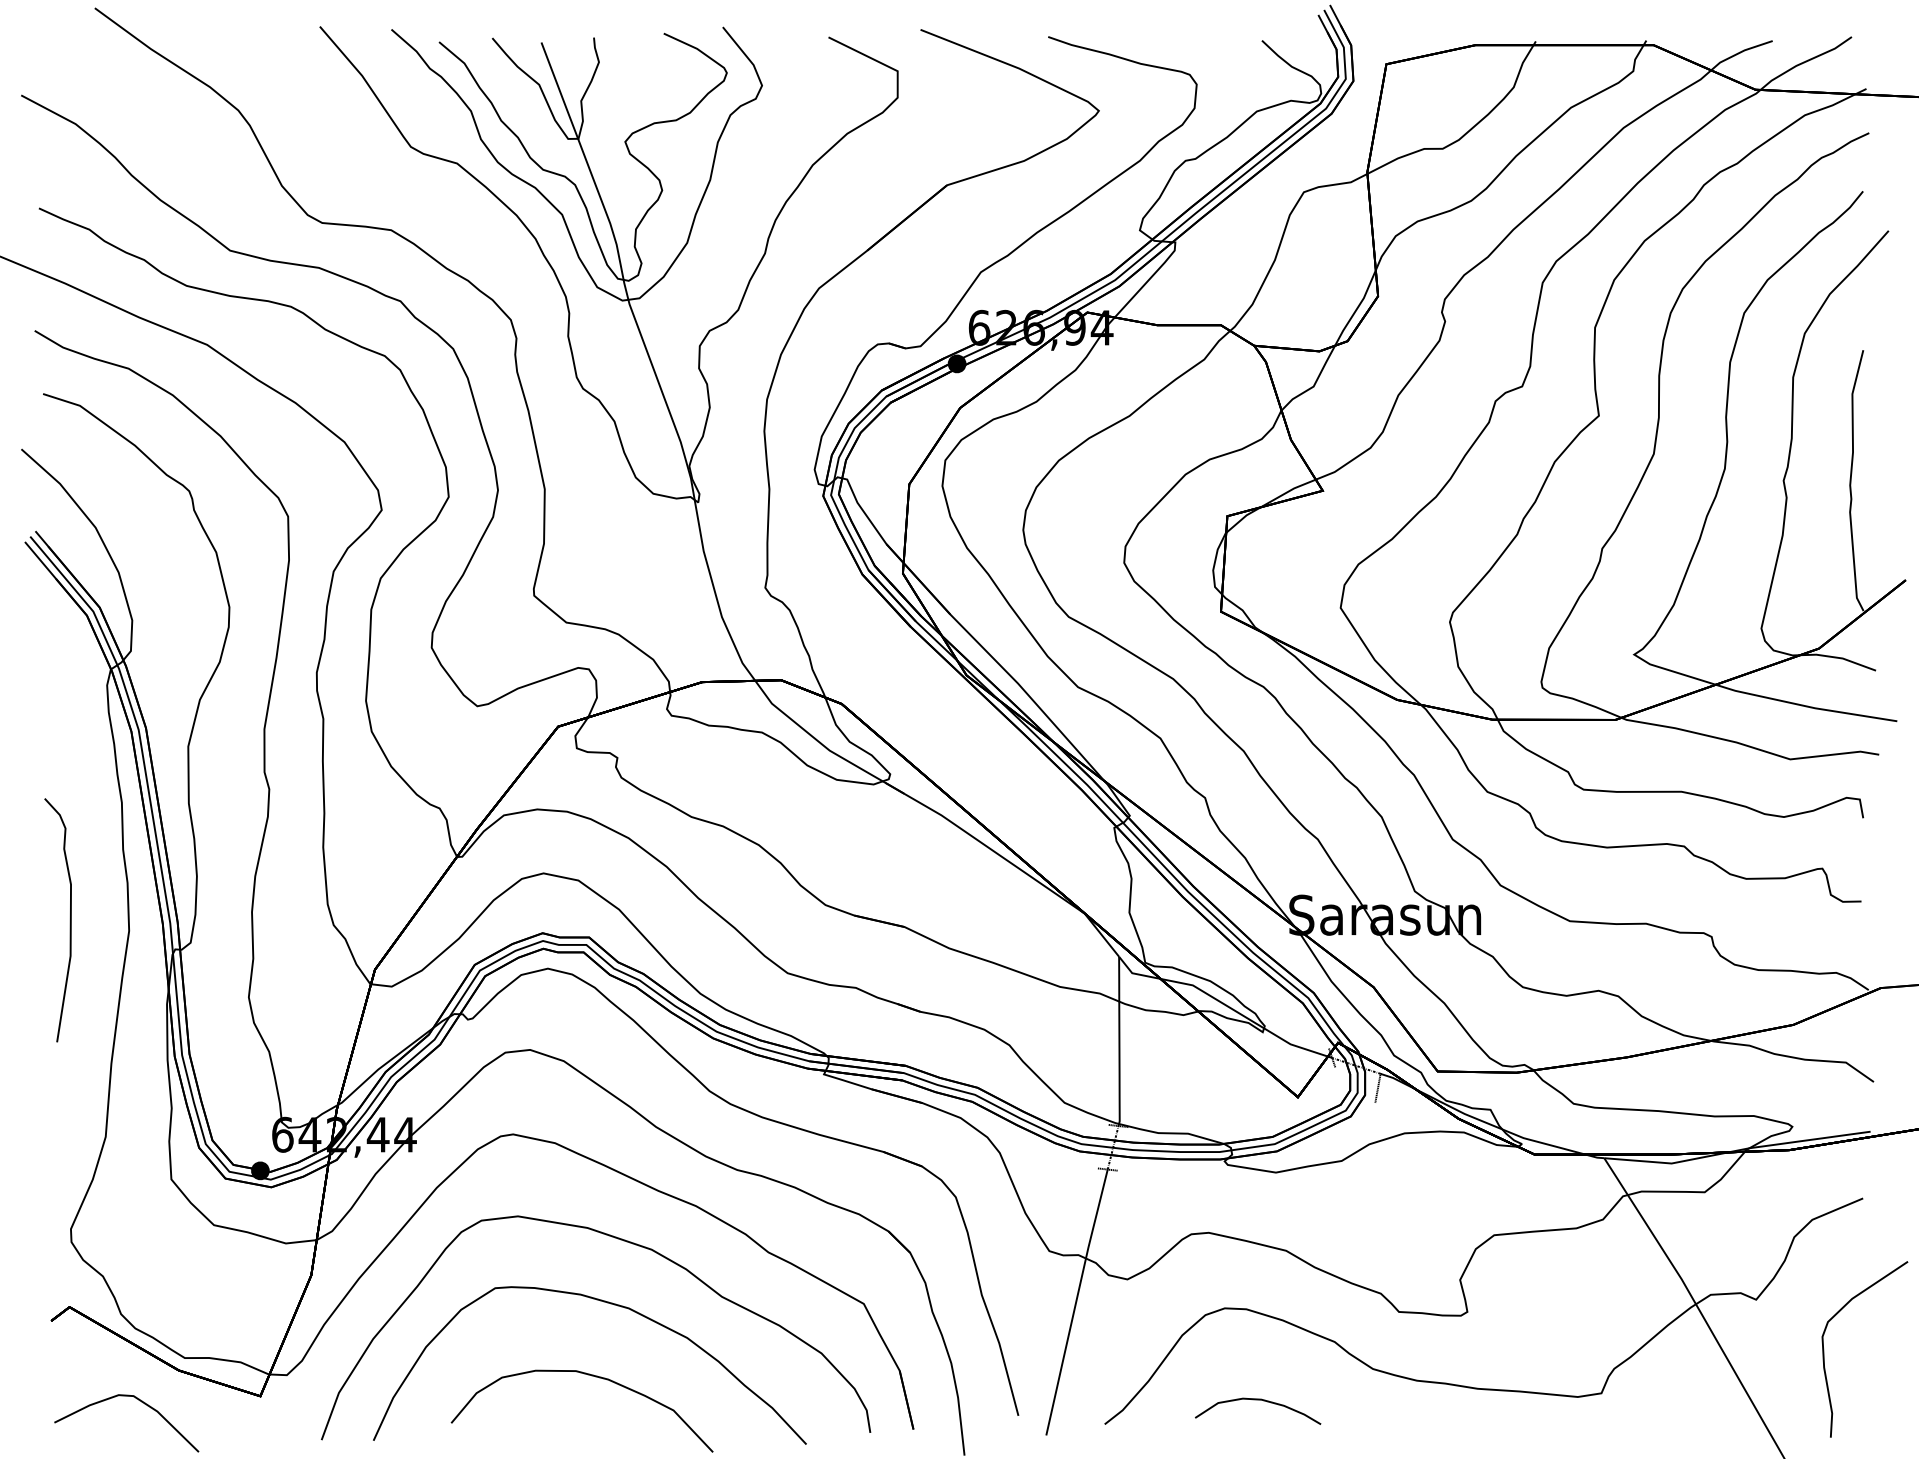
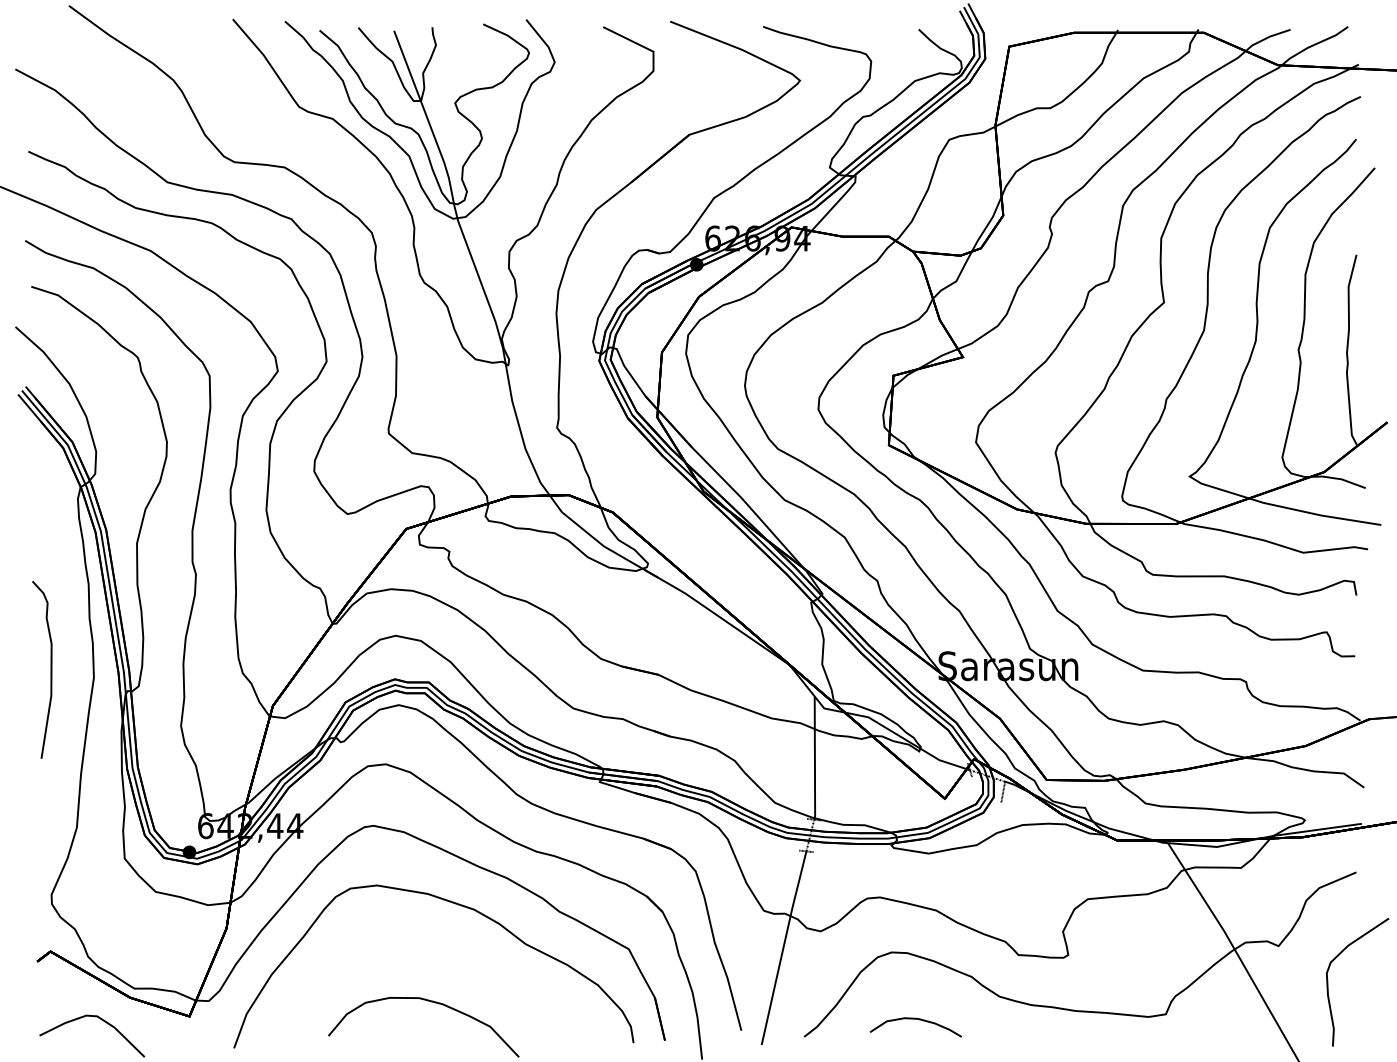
part: (607, 1304) -> (442, 949), removed

